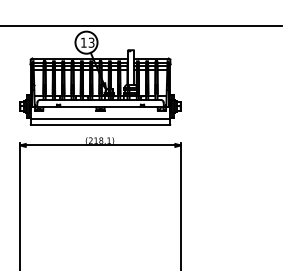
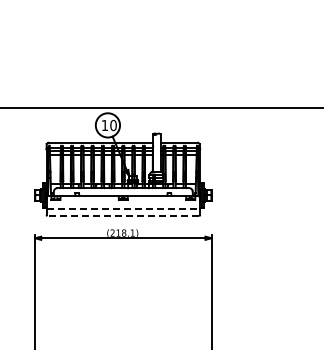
text: (91, 42) -> (113, 125), 13 -> 10
line: (100, 119) -> (123, 209), solid -> dashed
line: (100, 124) -> (123, 215), solid -> dashed

